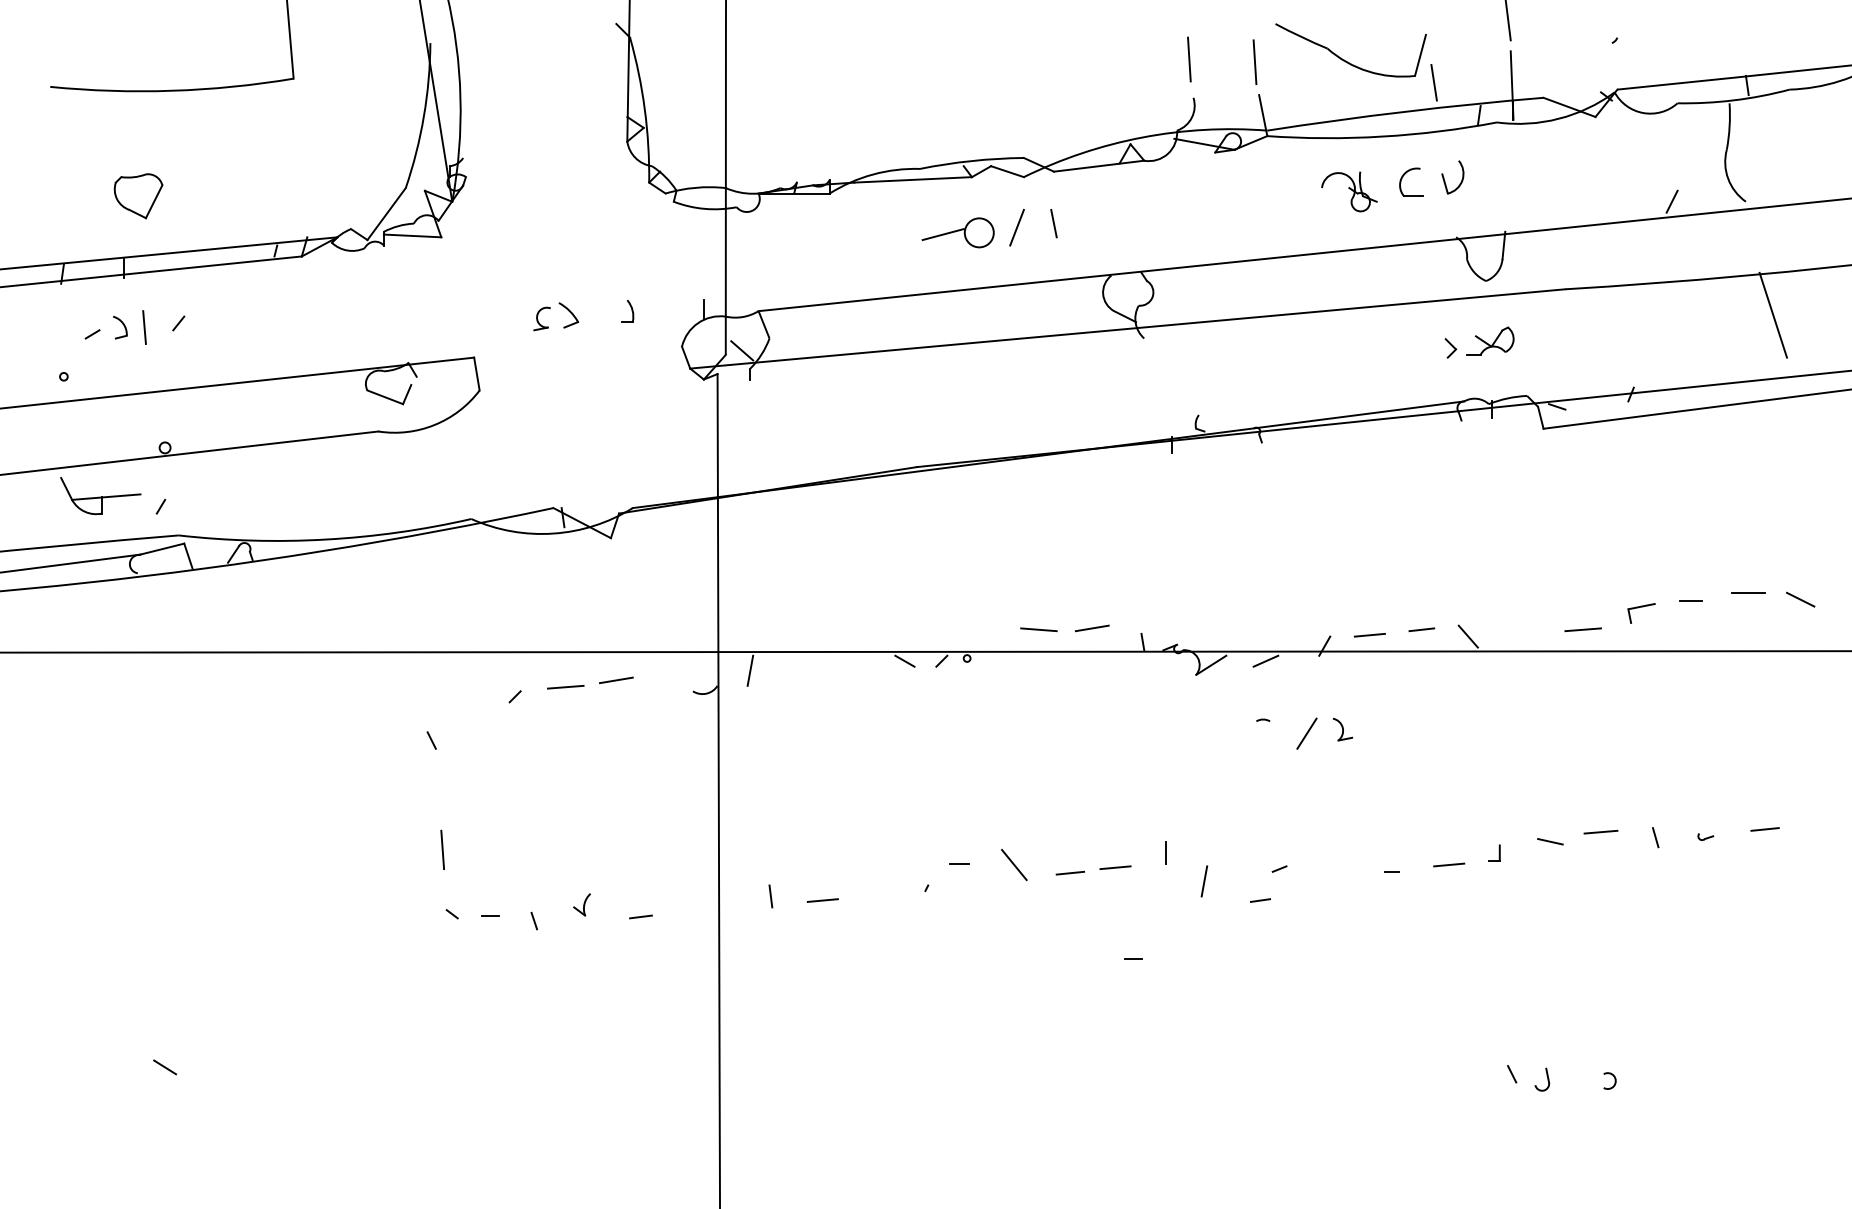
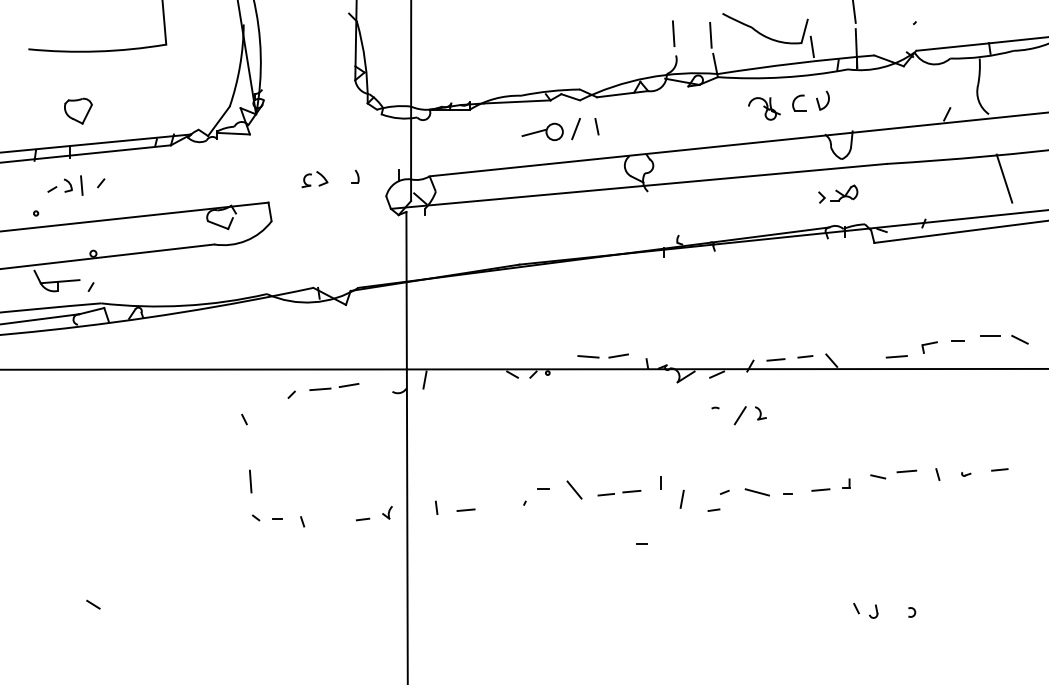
line: (1335, 869) -> (756, 492), added
part: (581, 904) -> (387, 512), moved

